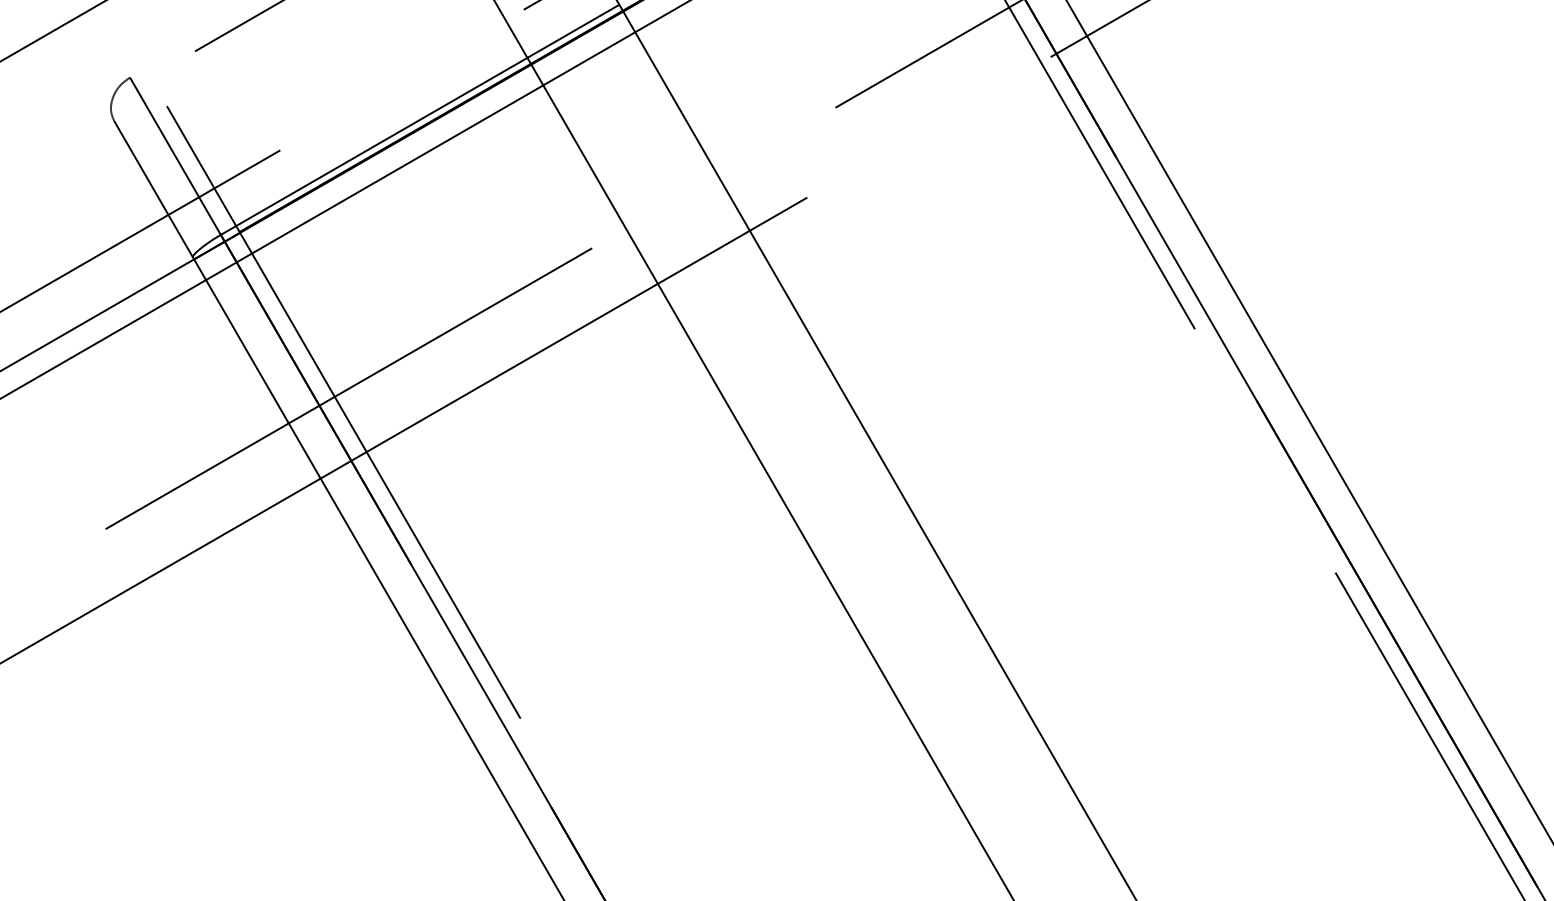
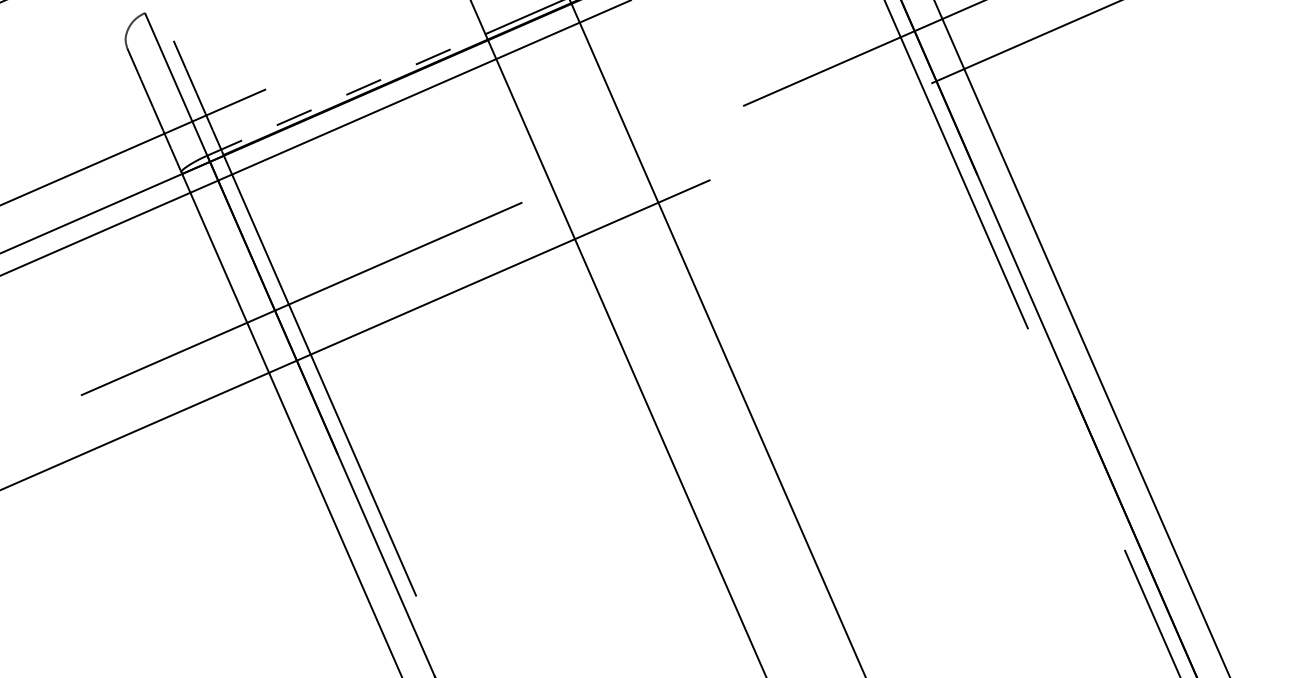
line: (374, 146) -> (346, 95), solid -> dashed

